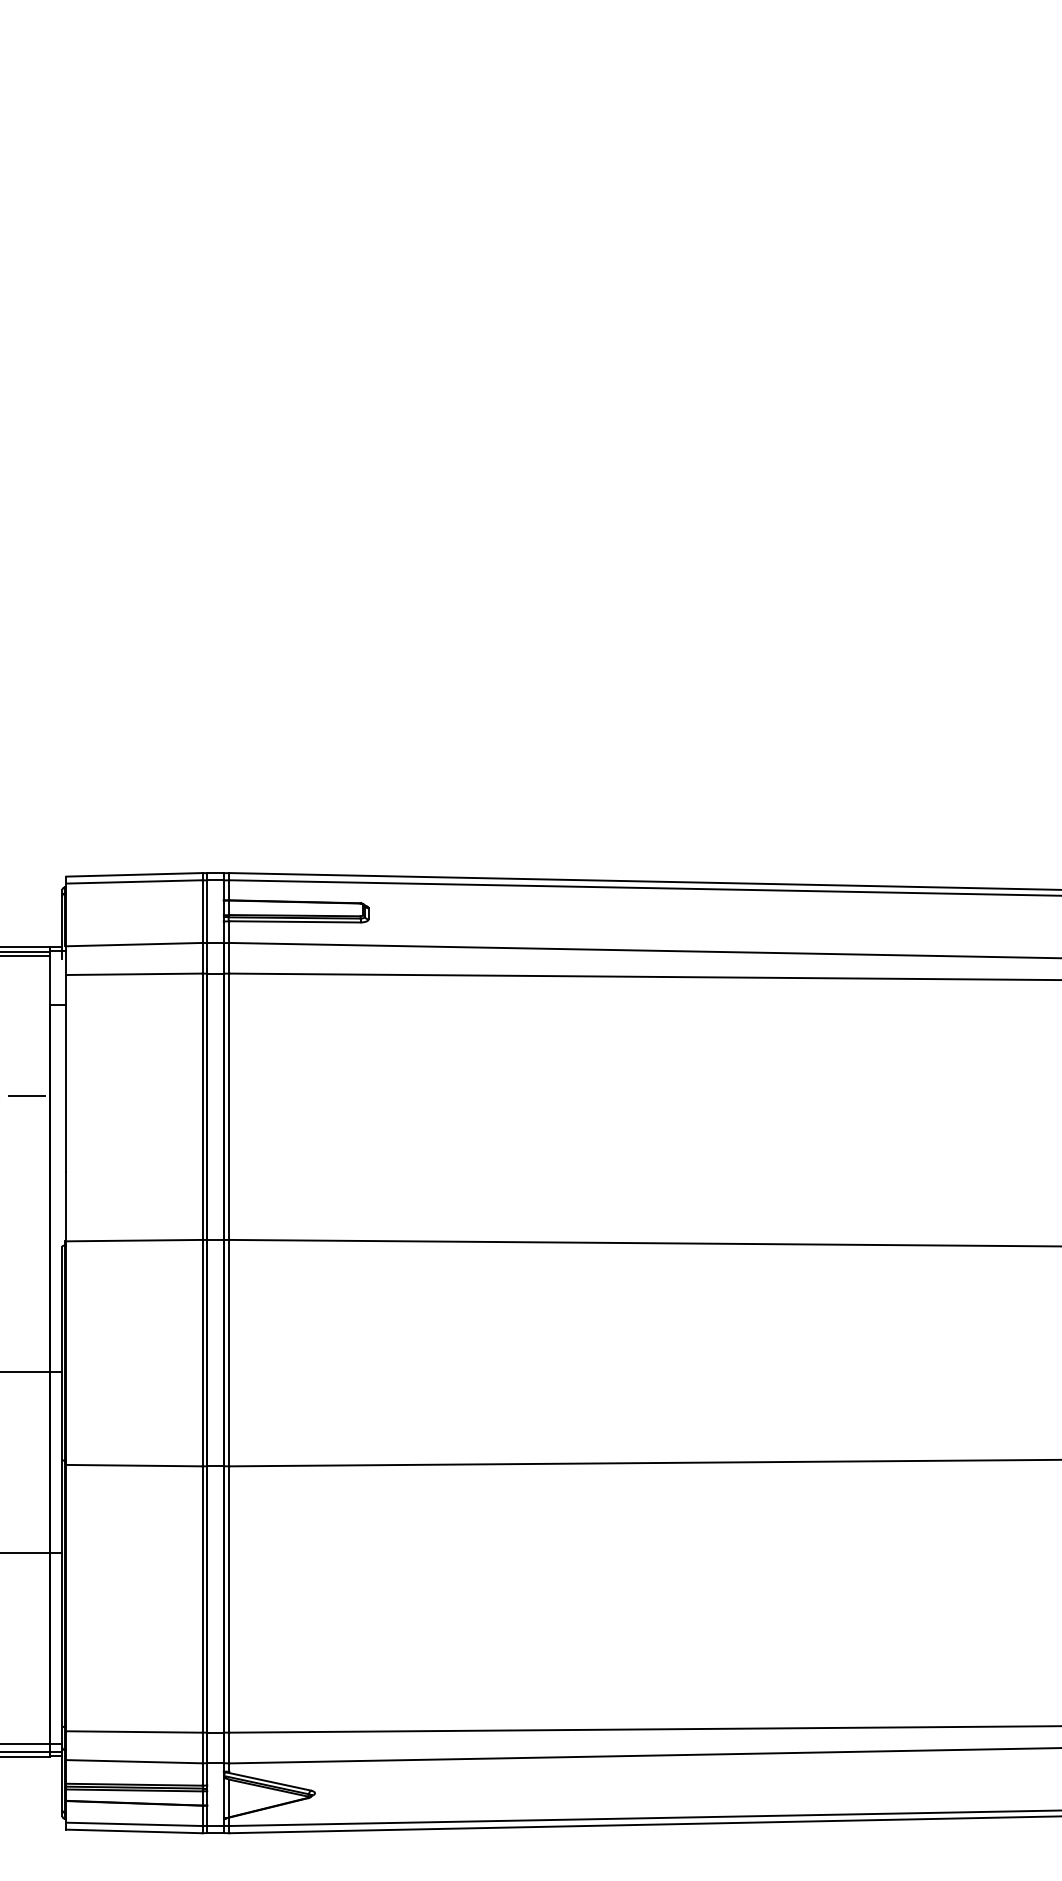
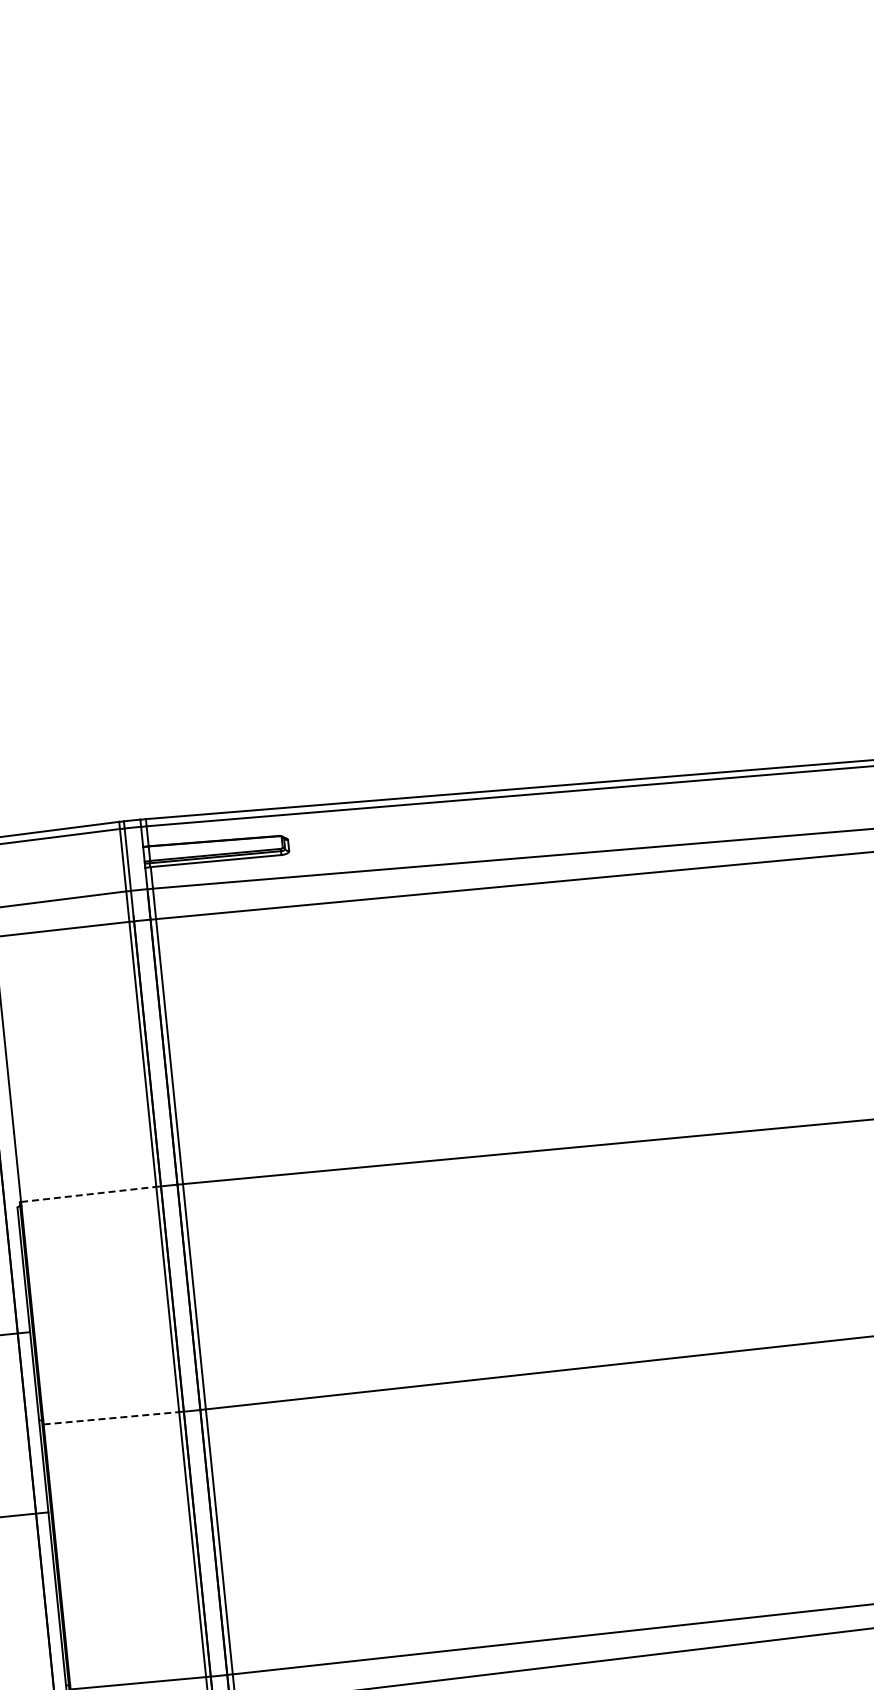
line: (134, 1240) -> (88, 1194), solid -> dashed
line: (134, 1465) -> (111, 1418), solid -> dashed

